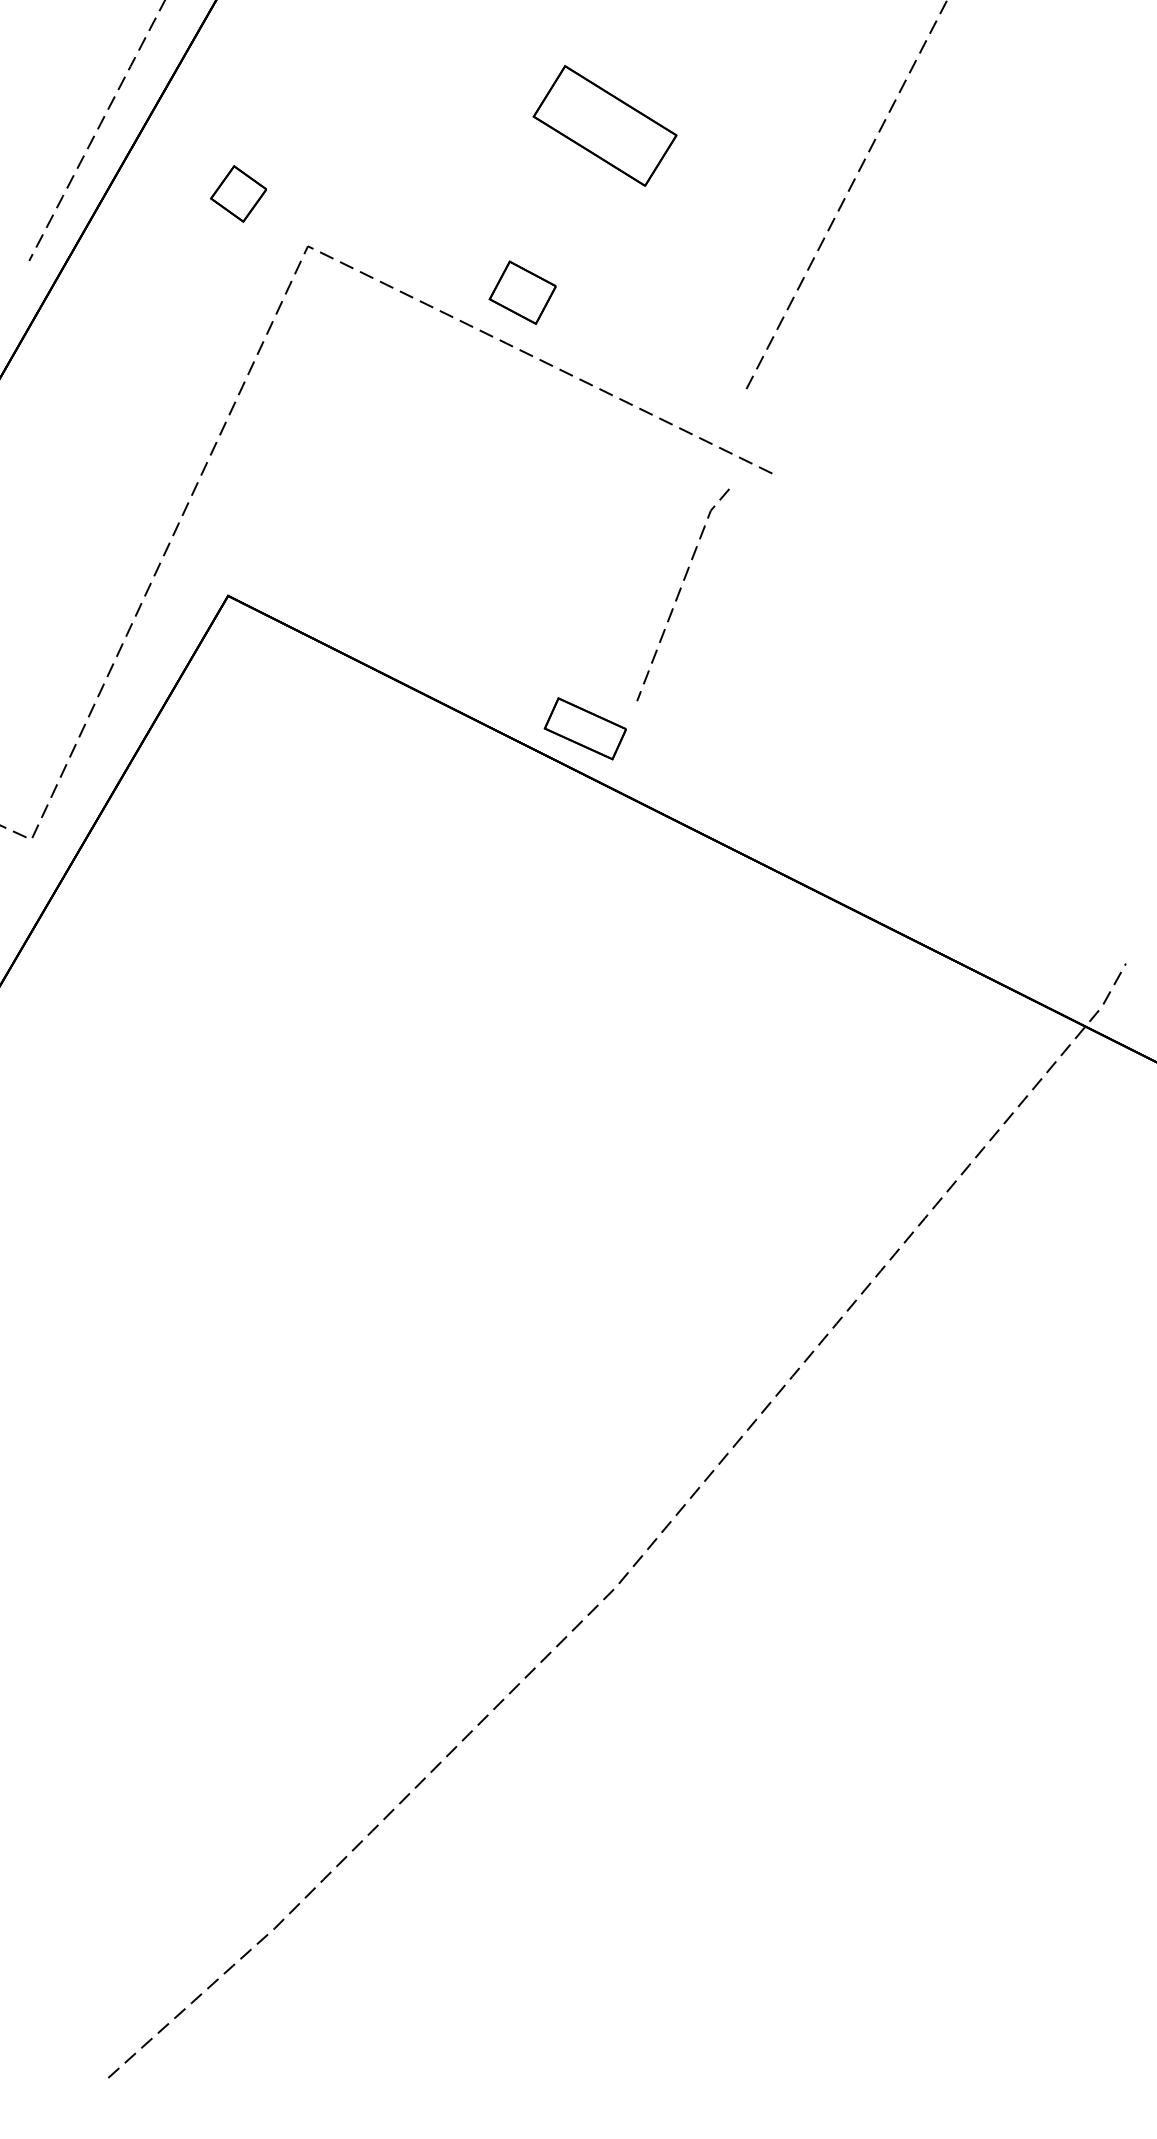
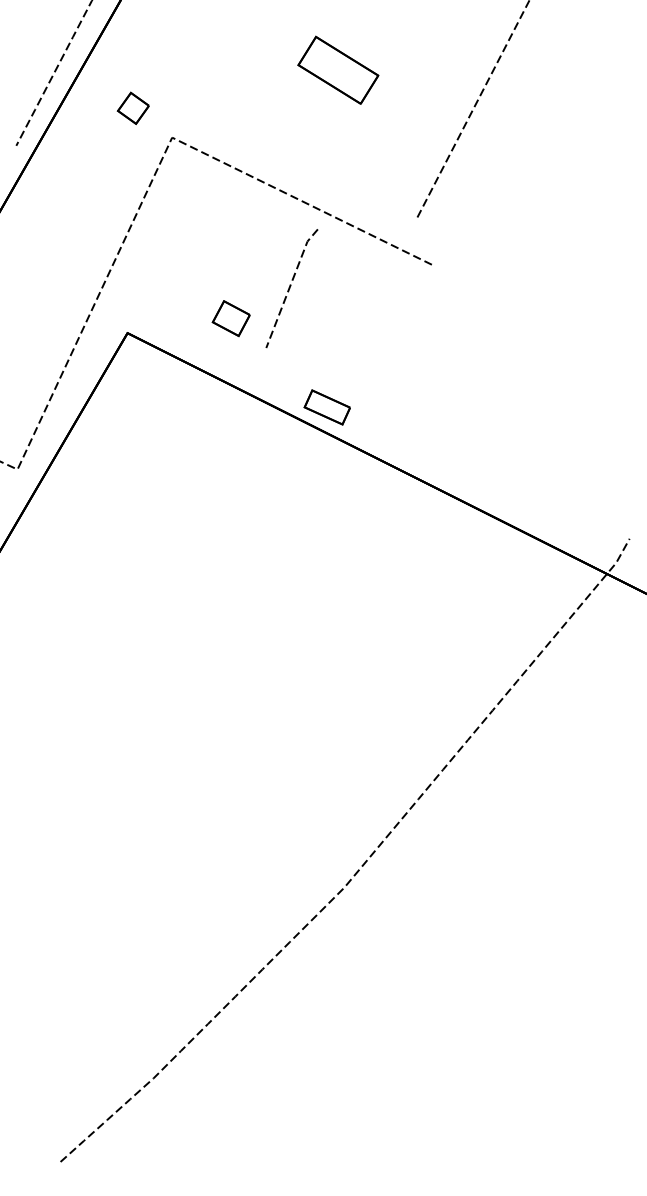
part: (521, 292) -> (230, 318), moved
line: (680, 594) -> (290, 288), moved

